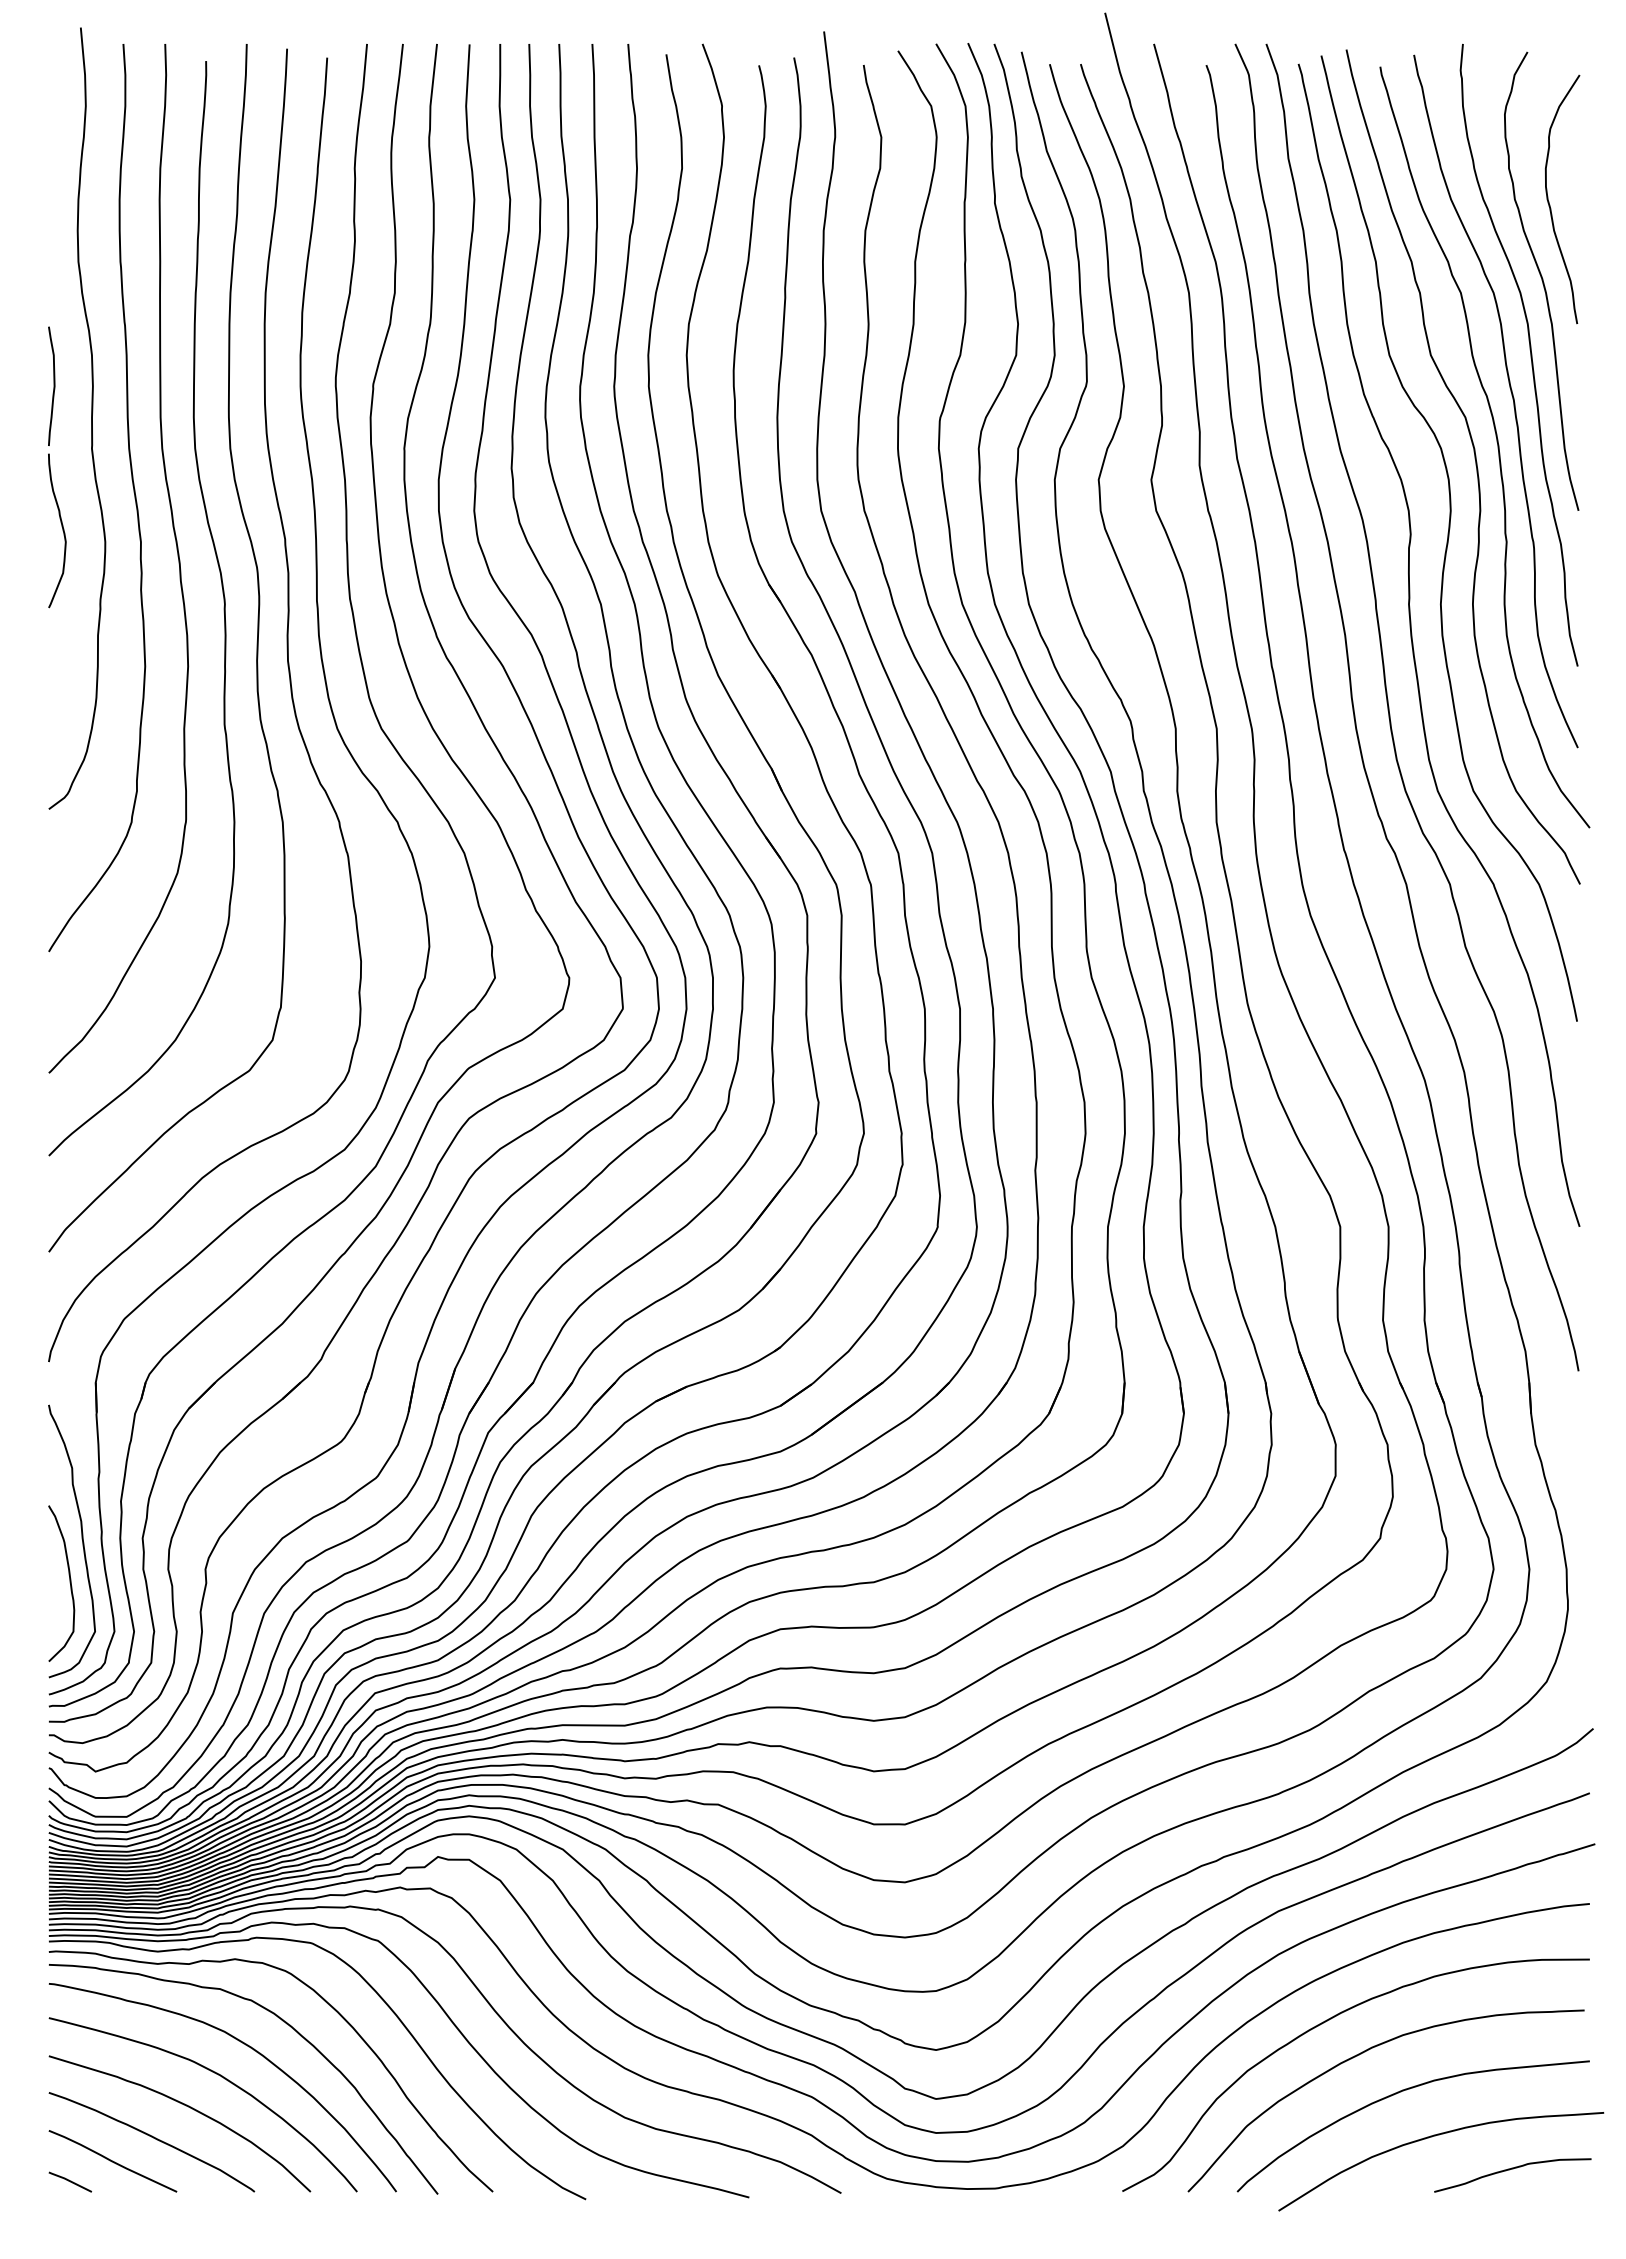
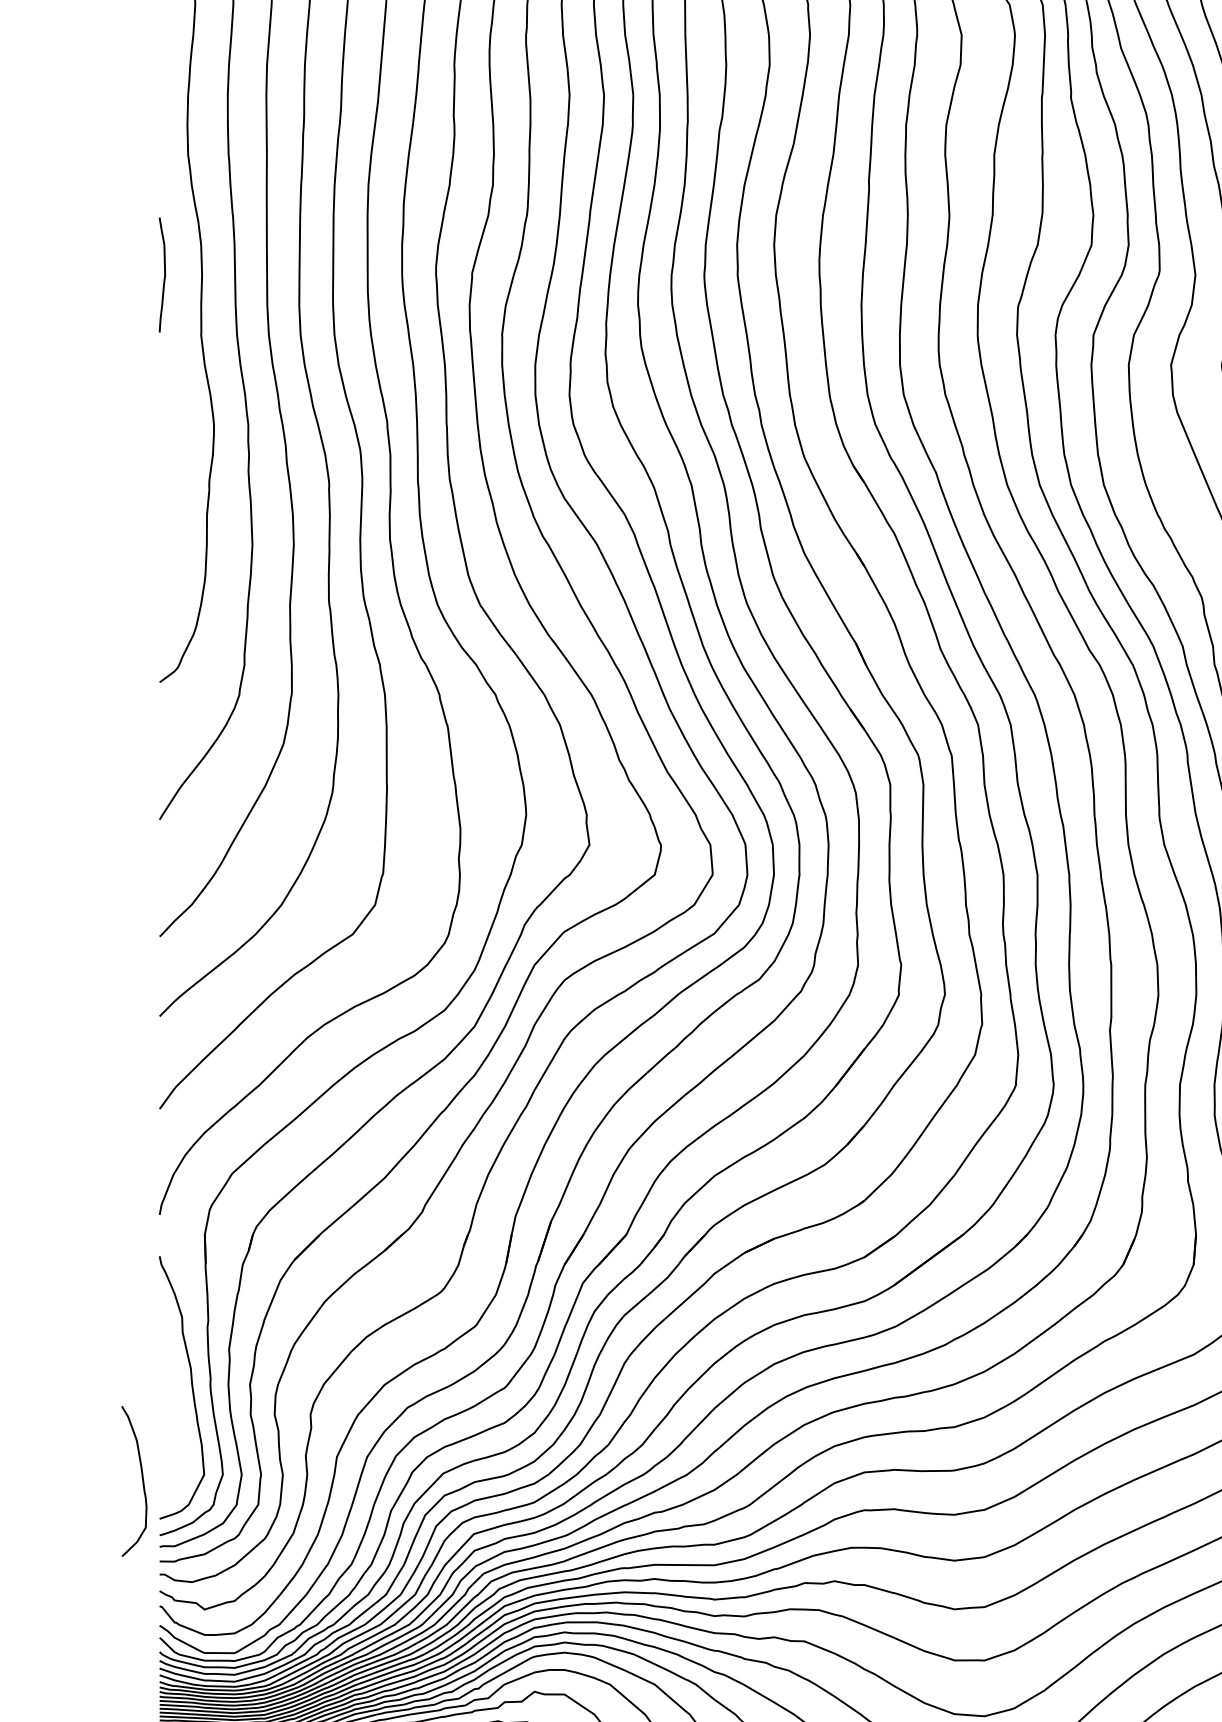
curve: (62, 530) -> (172, 413), removed
curve: (69, 1583) -> (141, 1481), moved

